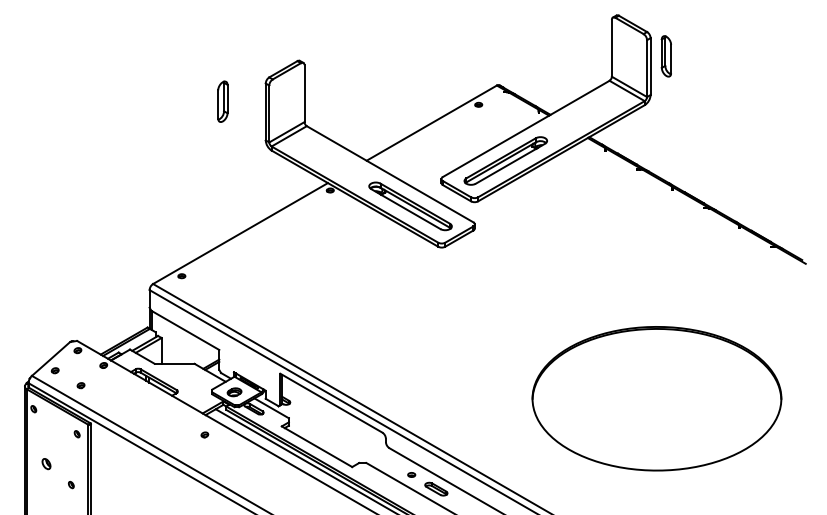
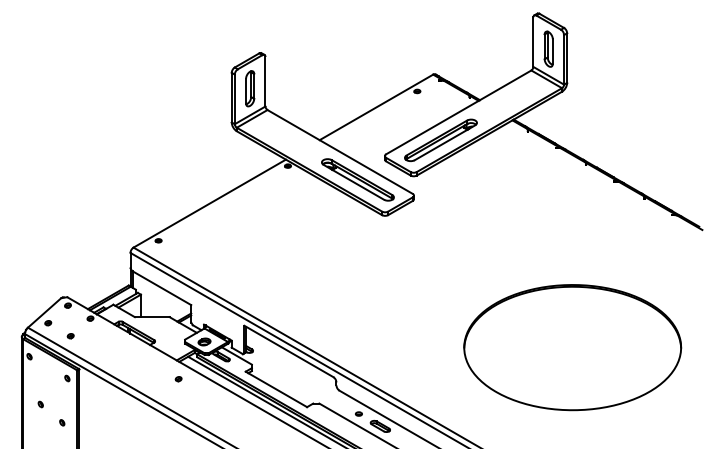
part: (665, 56) -> (547, 49), moved
part: (222, 101) -> (249, 88), moved
part: (46, 463) -> (40, 404), size x0.62

